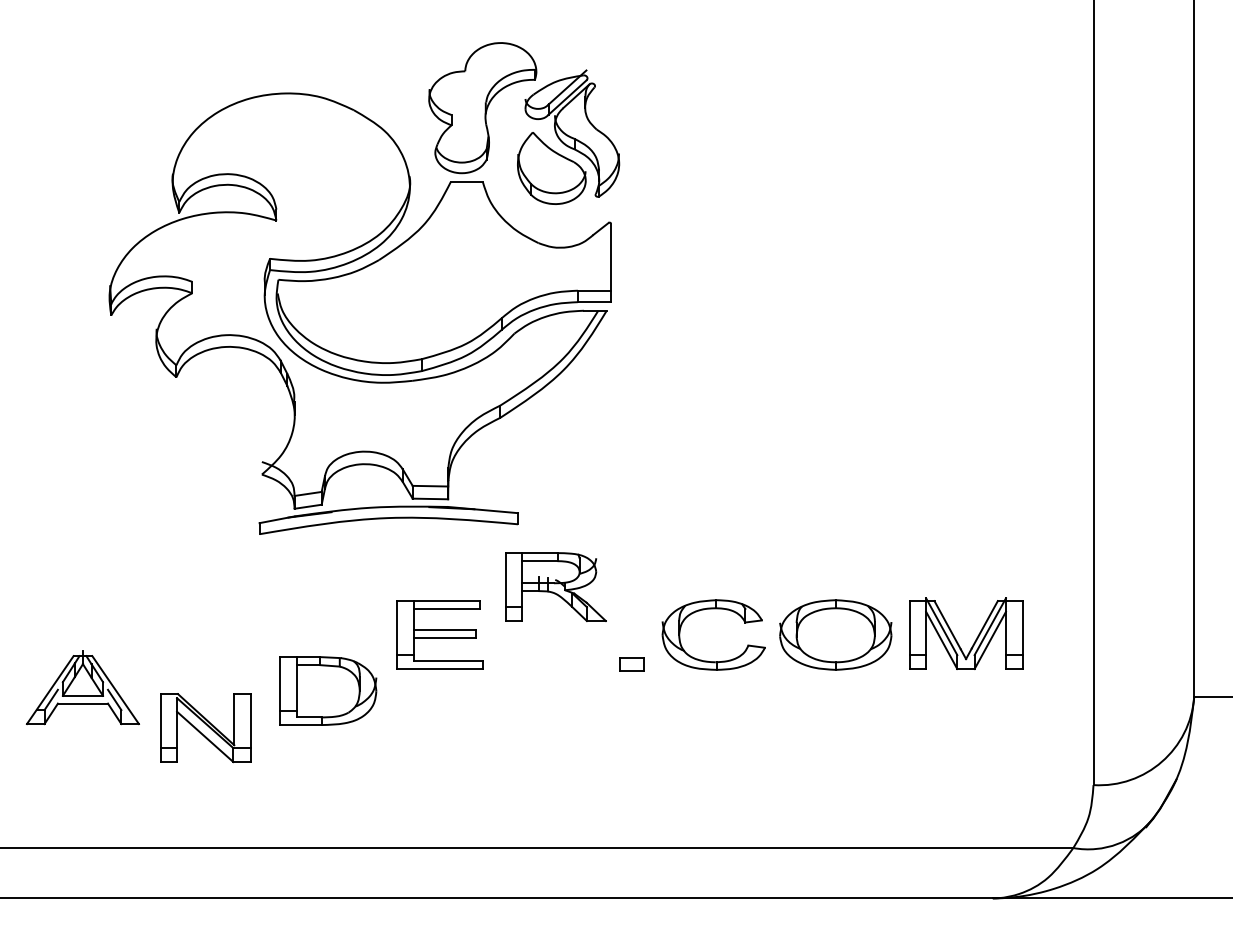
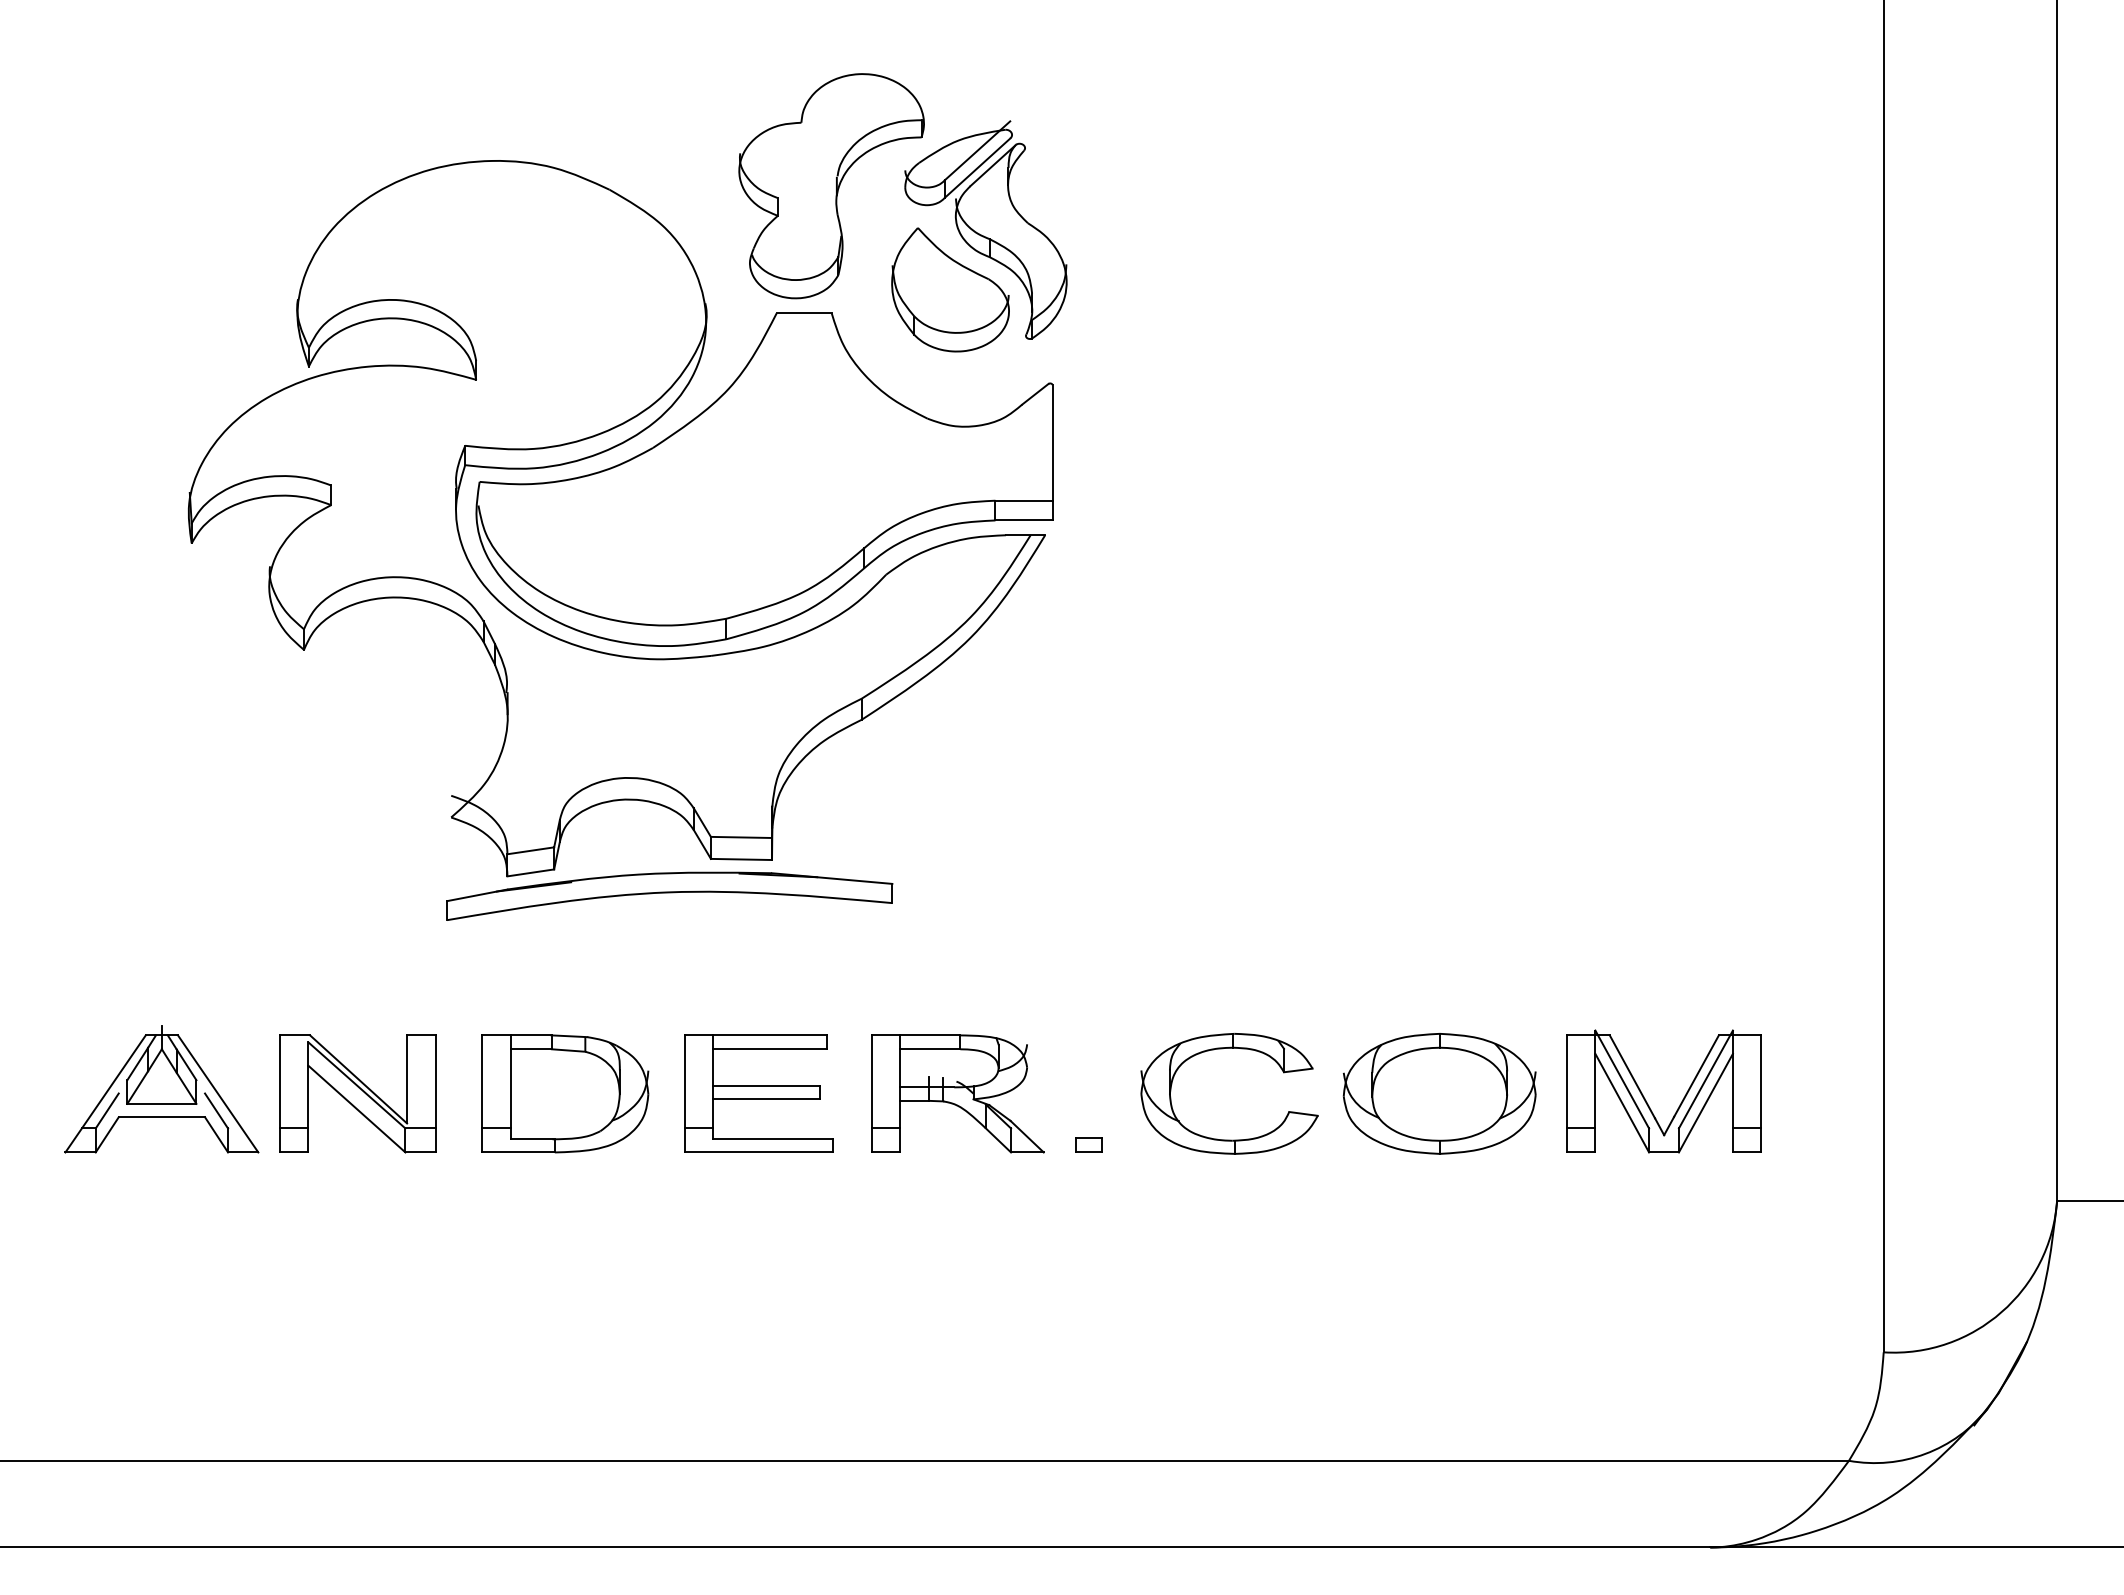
part: (555, 586) -> (956, 1092), moved
part: (632, 664) -> (1089, 1144), size x0.62
part: (82, 687) -> (161, 1089), moved
part: (328, 690) -> (565, 1092), moved
part: (205, 728) -> (357, 1094), moved

